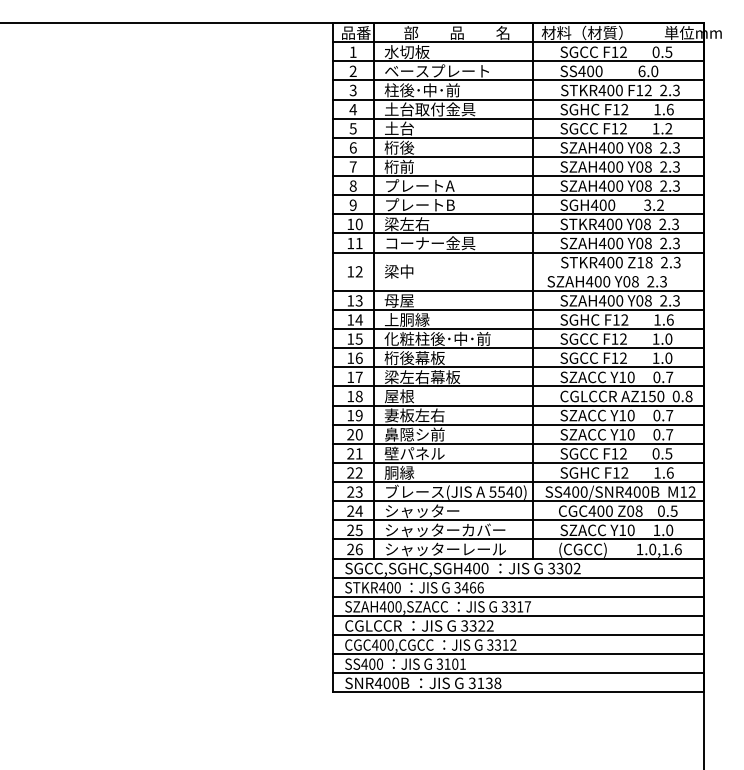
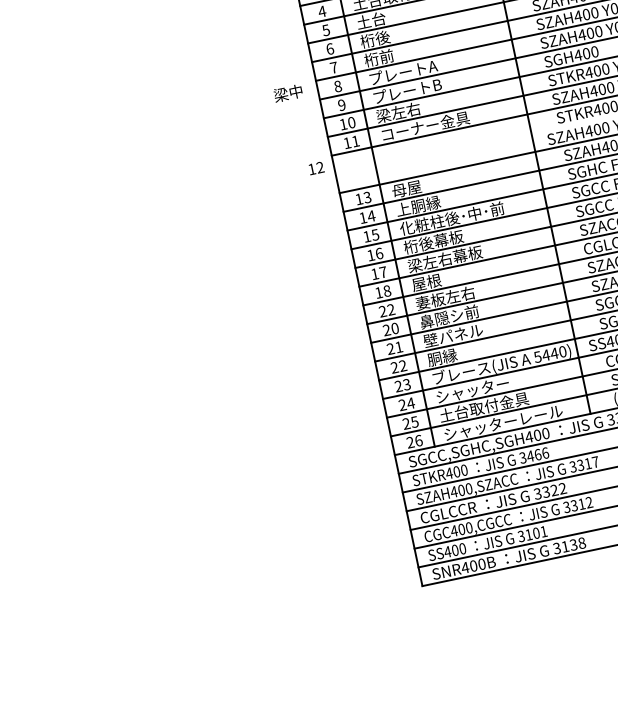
text: (355, 271) -> (316, 168), moved
text: (399, 271) -> (288, 93), moved
text: (354, 415) -> (386, 310), 19 -> 22
text: (501, 491) -> (546, 354), 5540) -> 5440)
text: (445, 530) -> (499, 404), シャッターカバー -> 土台取付金具

